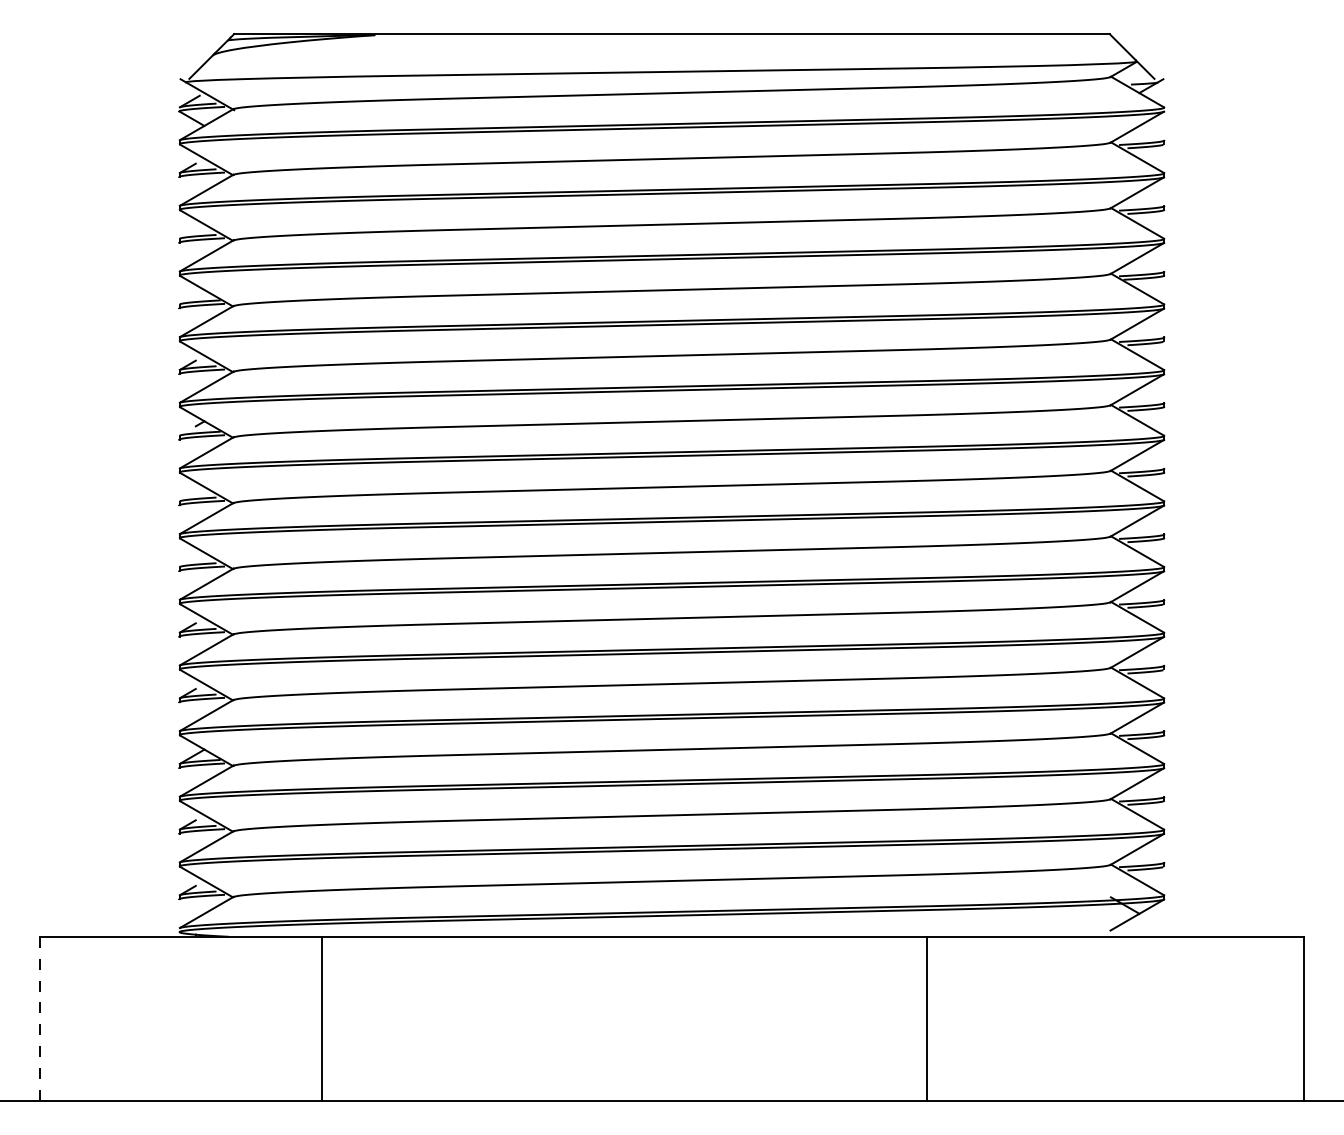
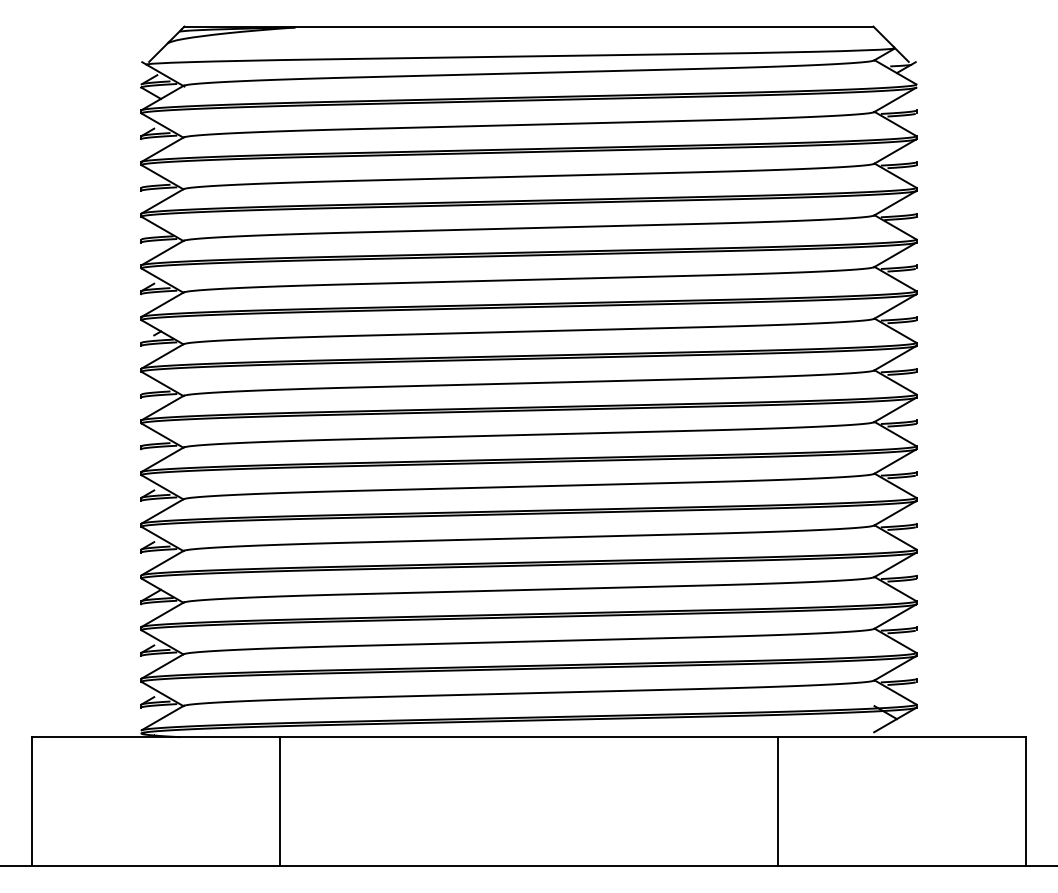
line: (39, 1018) -> (31, 801), dashed -> solid
line: (321, 1018) -> (280, 801), moved
line: (926, 1018) -> (777, 801), moved

